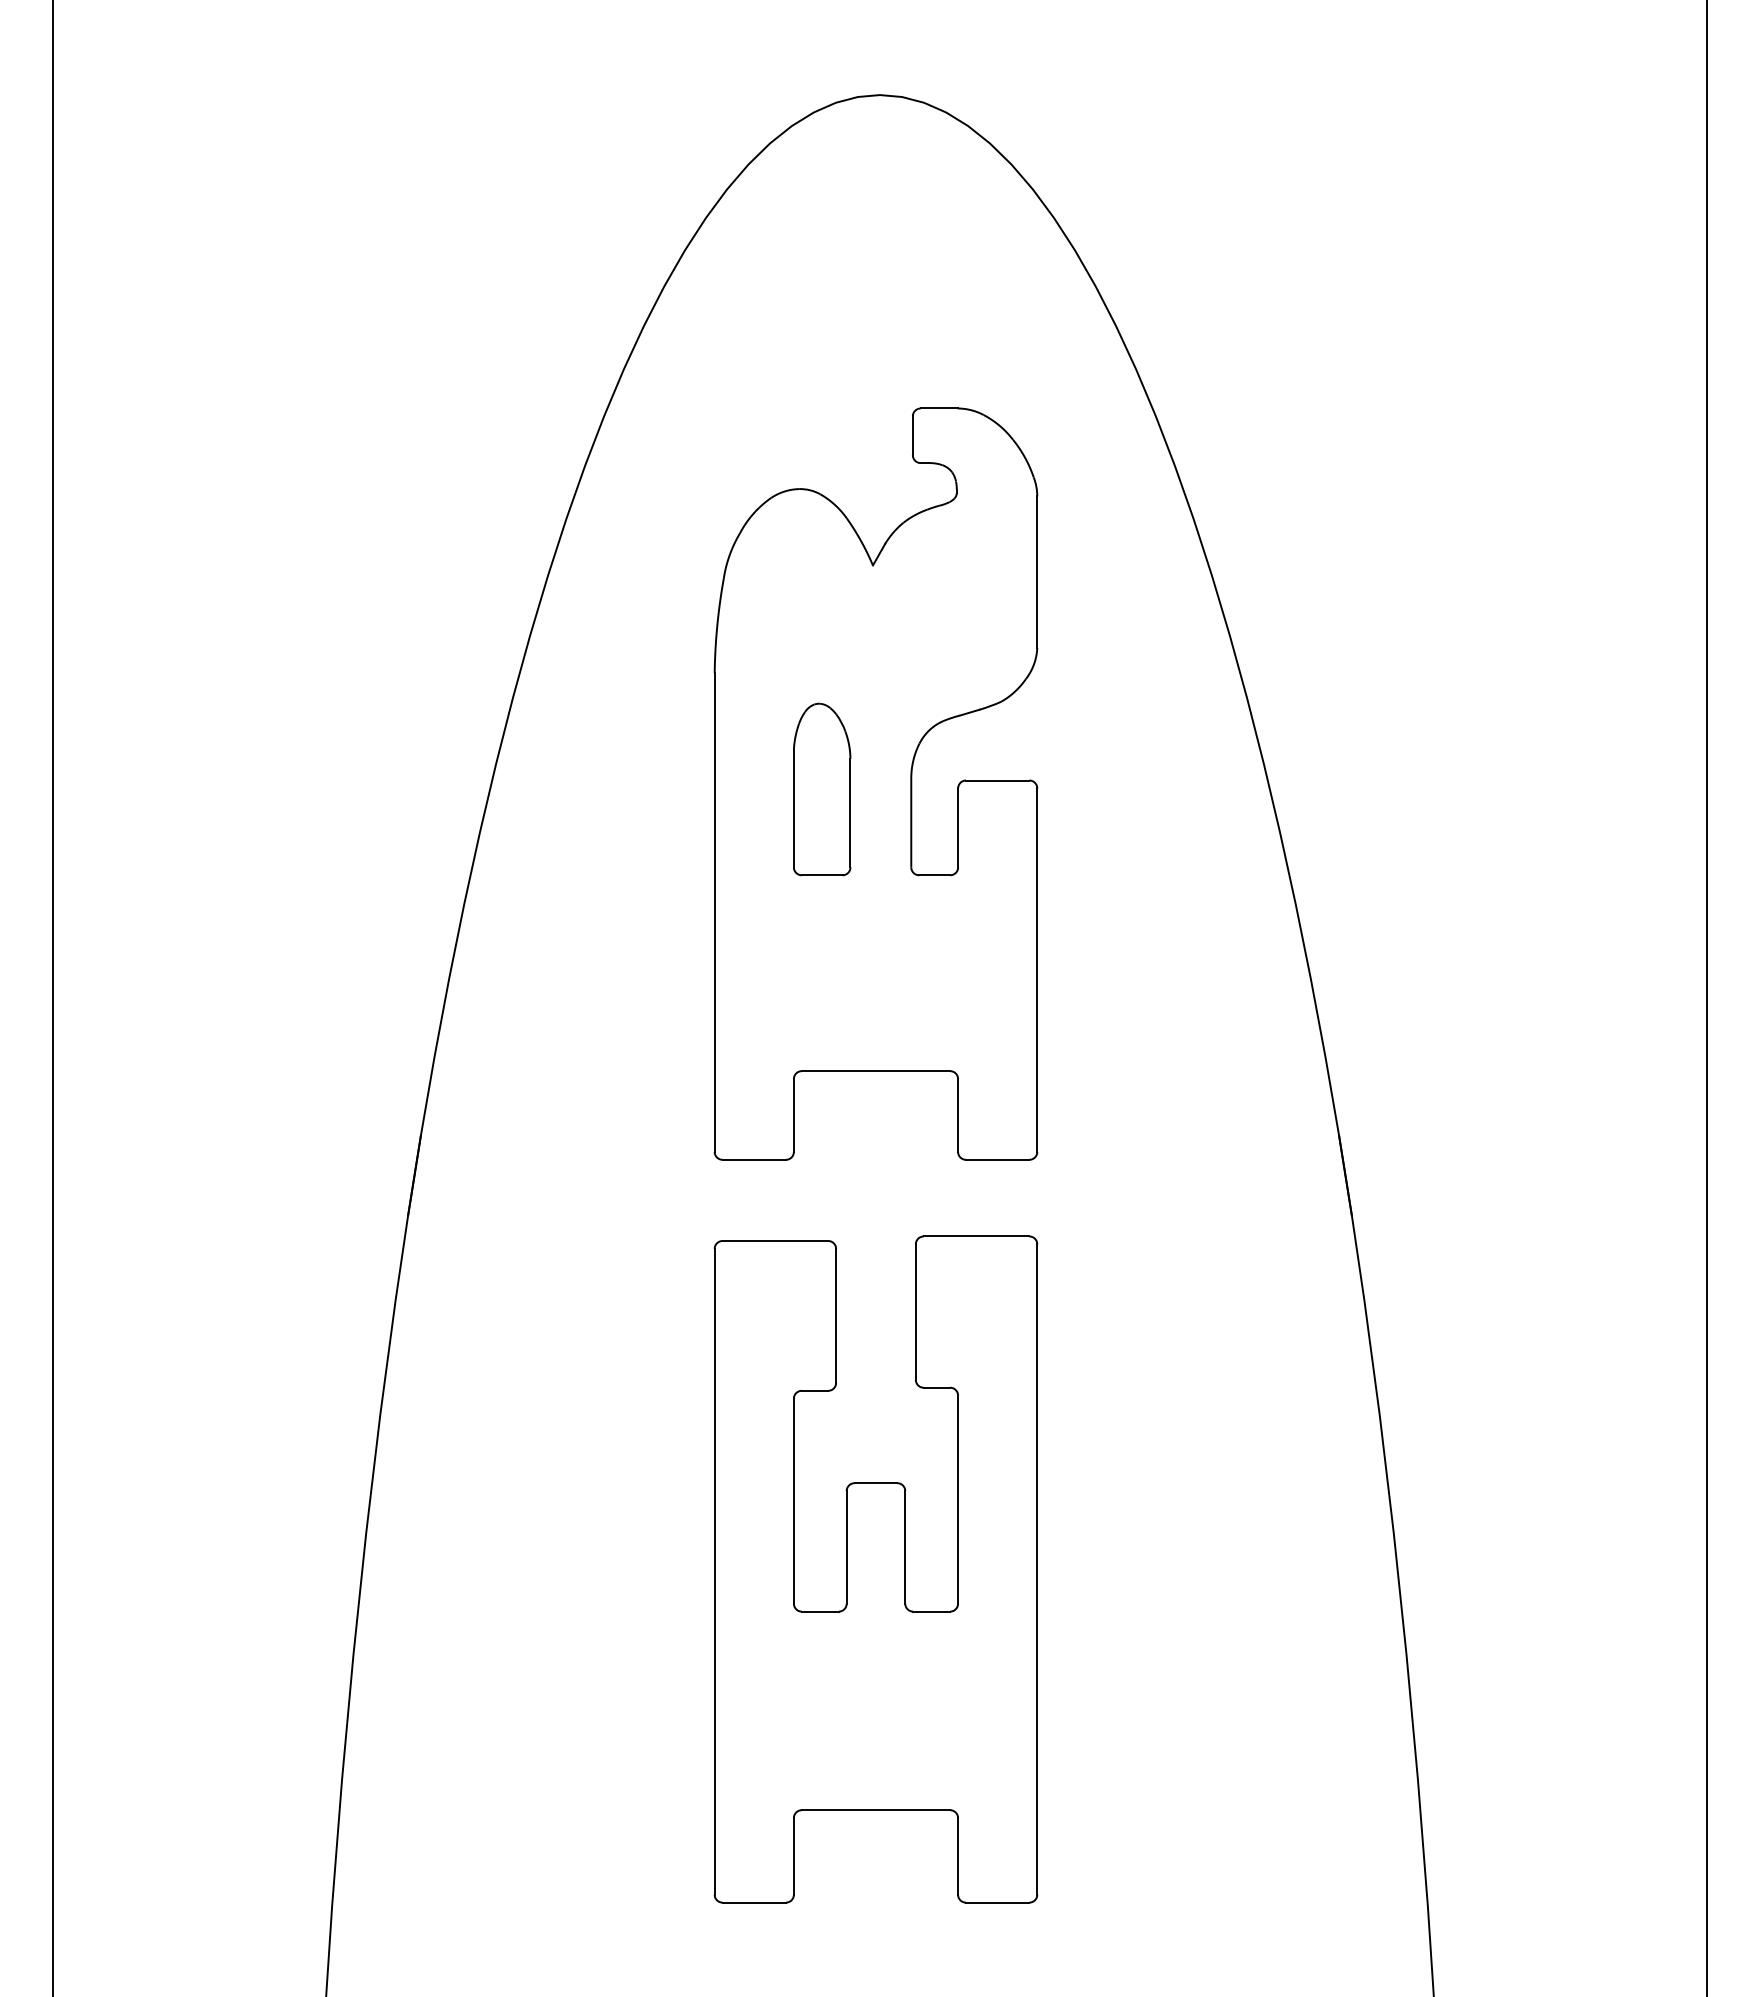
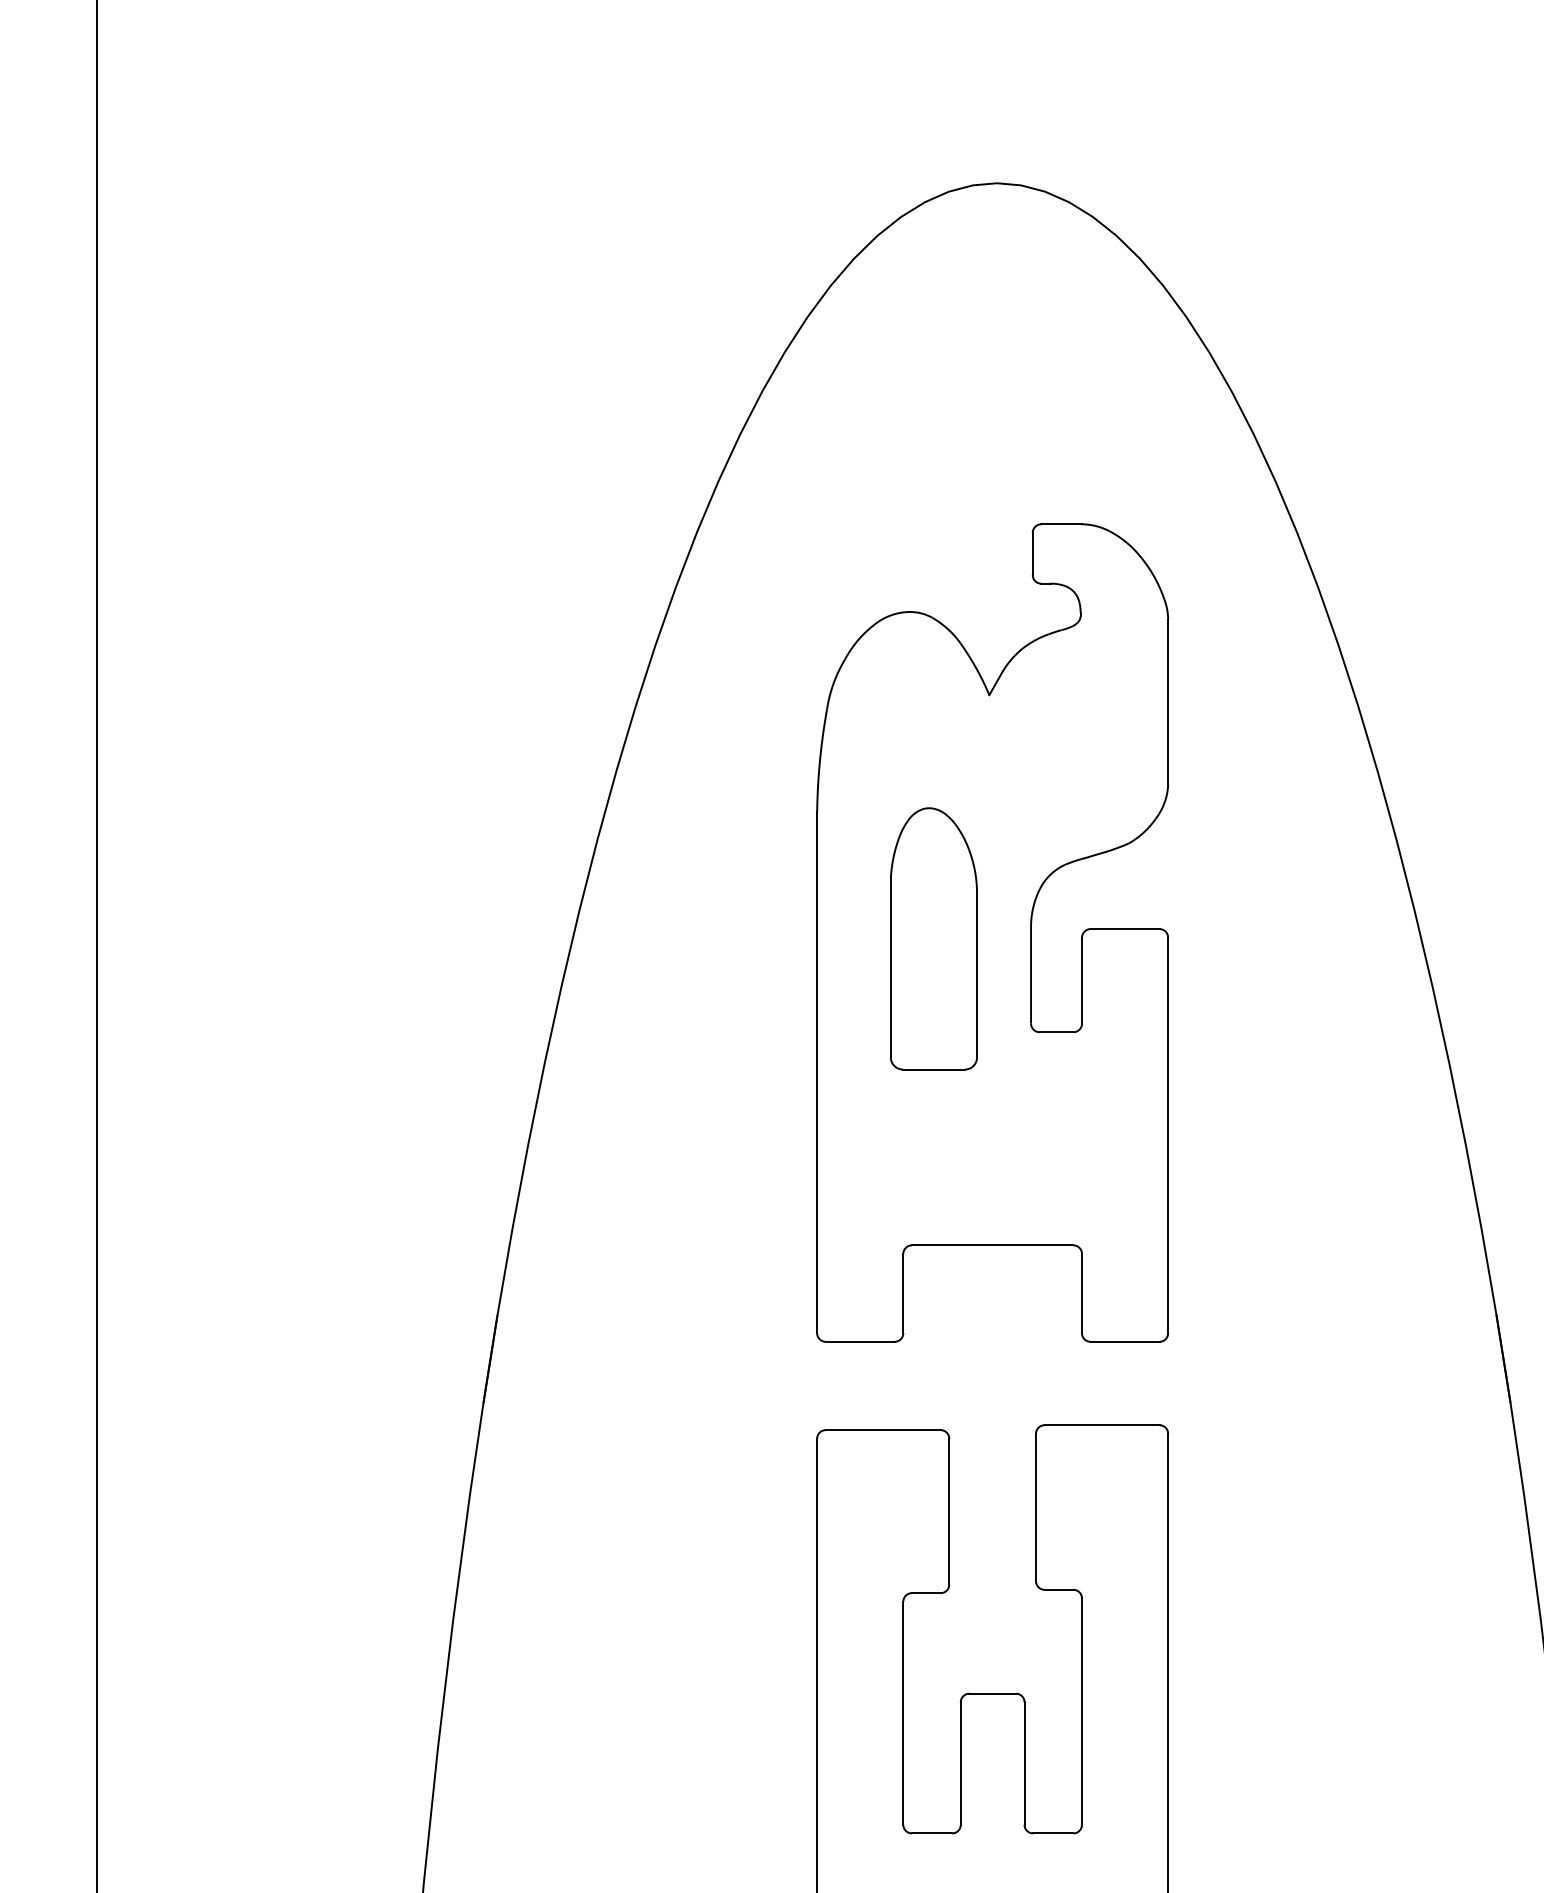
part: (822, 789) -> (934, 938), size x1.4

